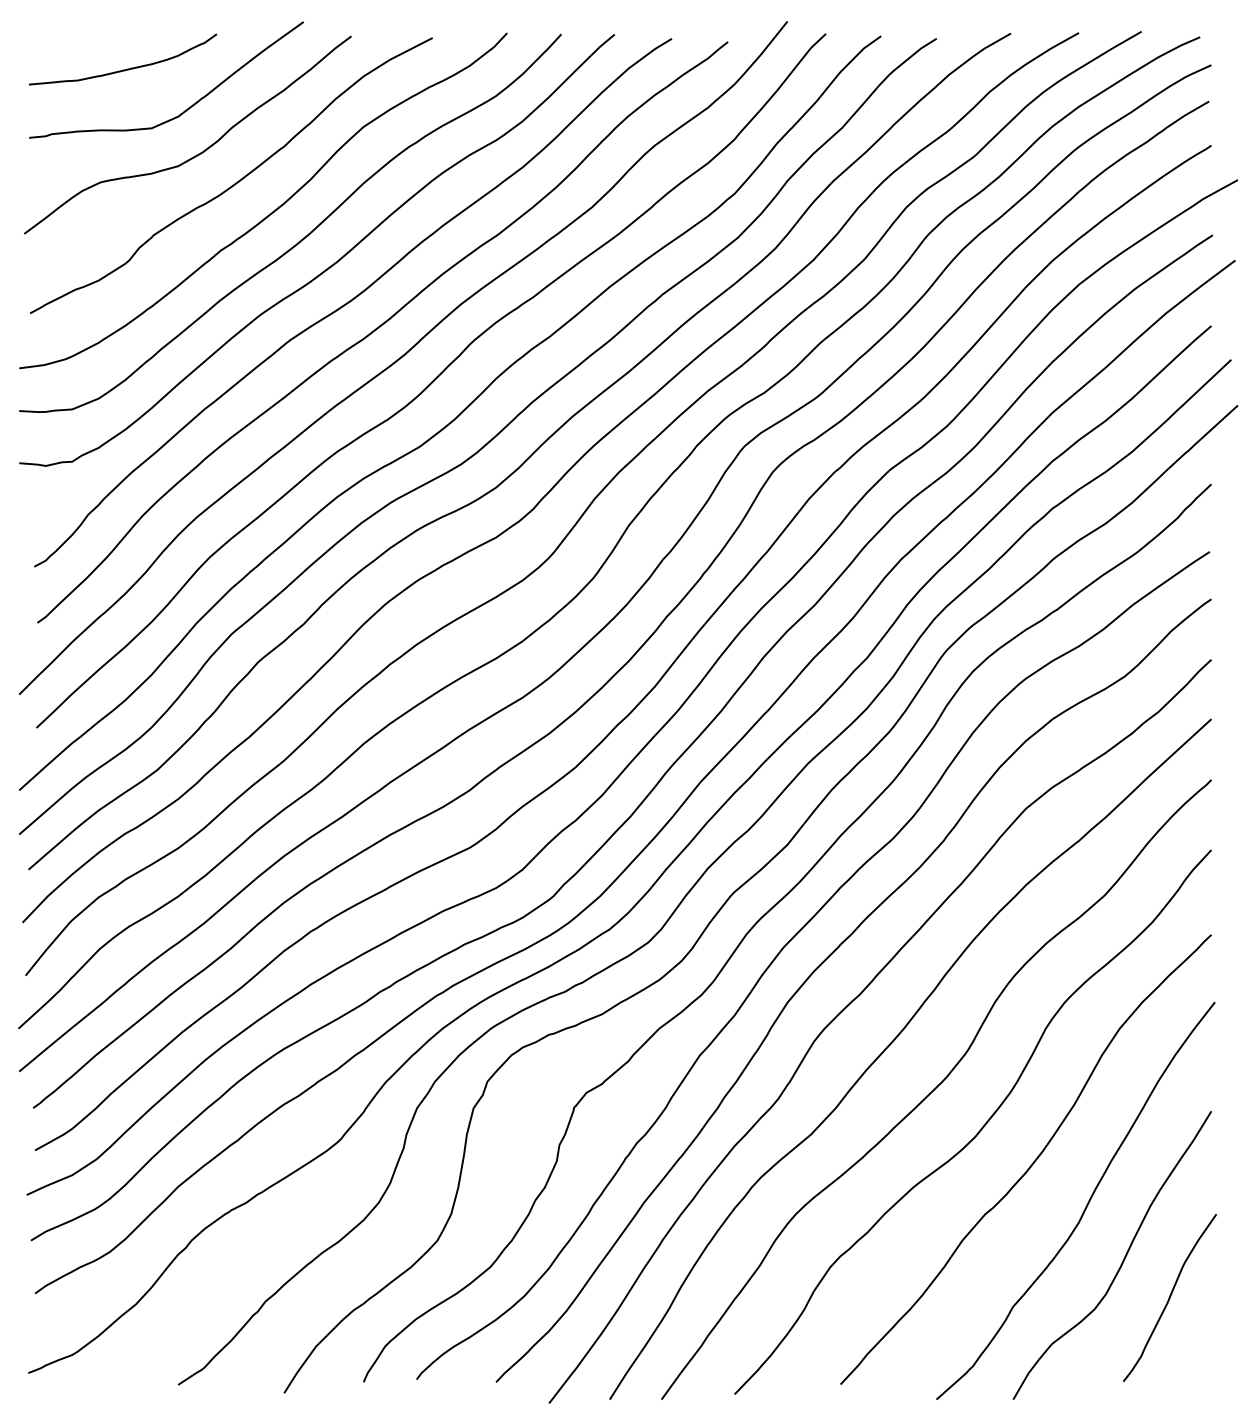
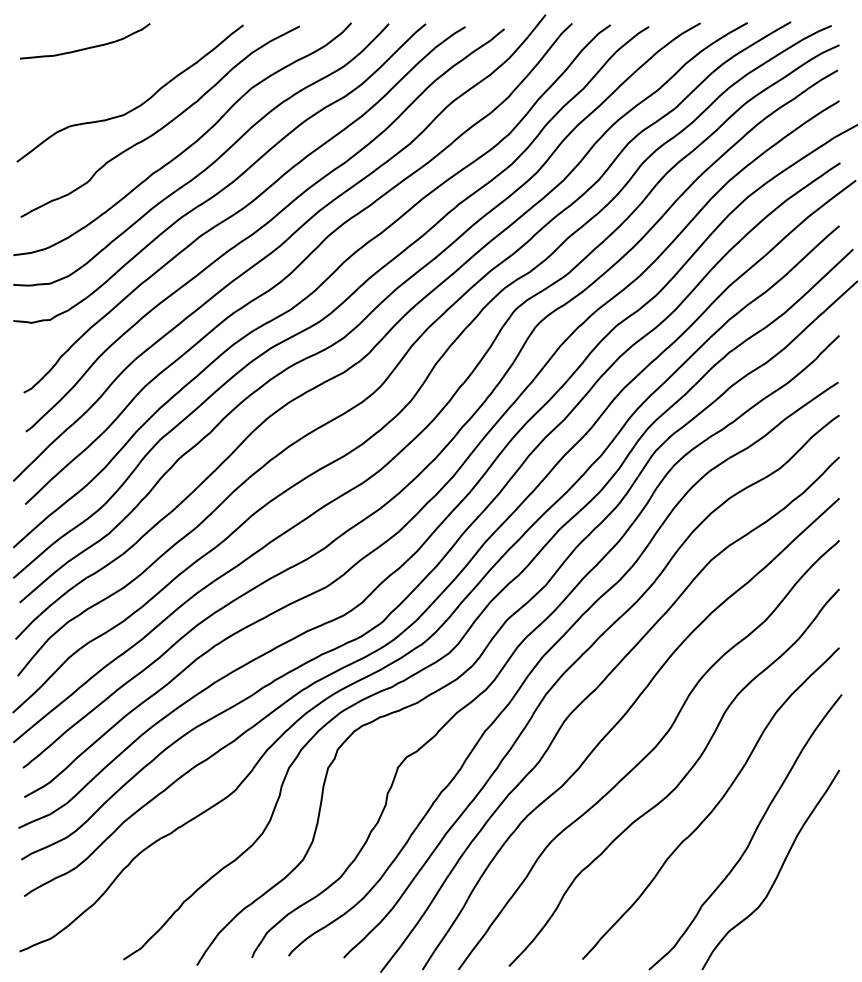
curve: (185, 108) -> (128, 75), removed
curve: (1169, 1297) -> (810, 899), removed

